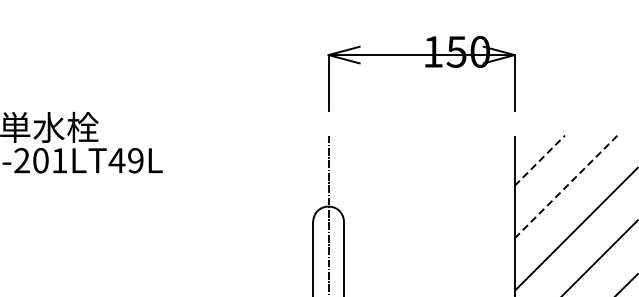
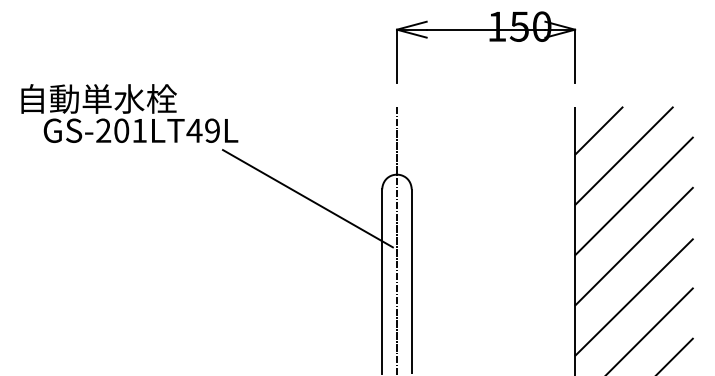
line: (540, 160) -> (599, 130), dashed -> solid
line: (566, 186) -> (624, 155), dashed -> solid
line: (235, 231) -> (307, 198), added

